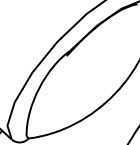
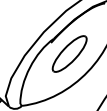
part: (90, 69) -> (69, 53), added

